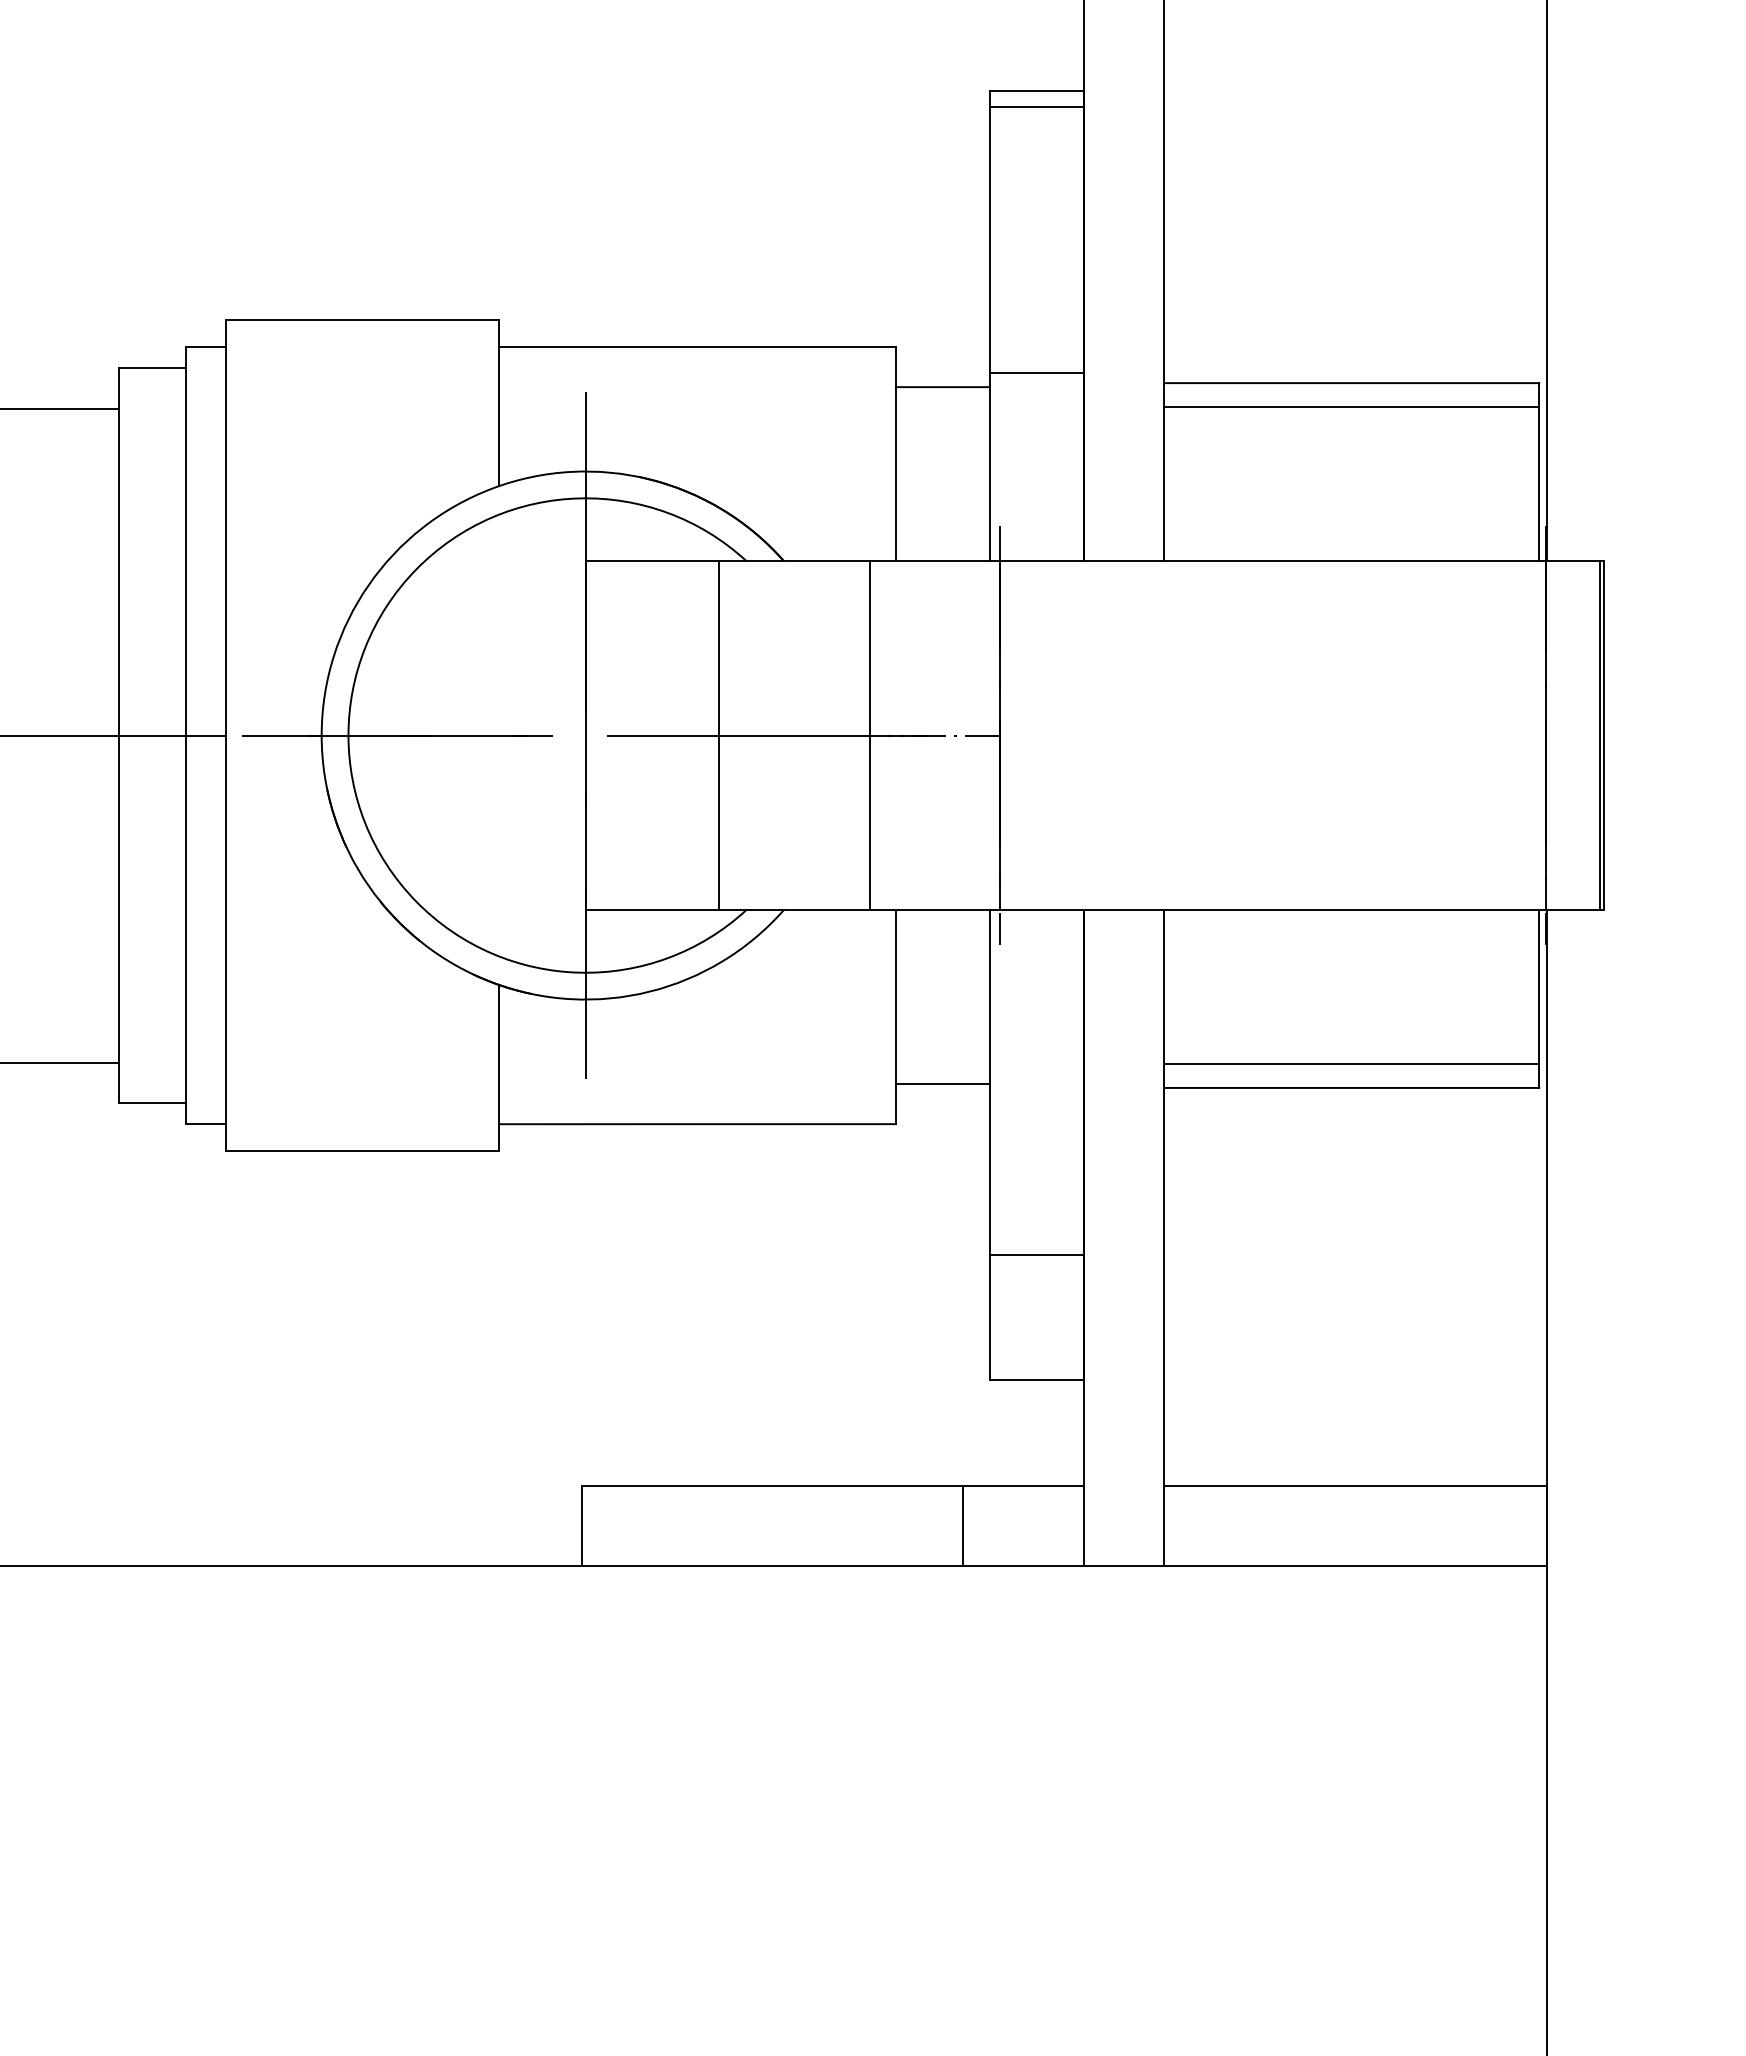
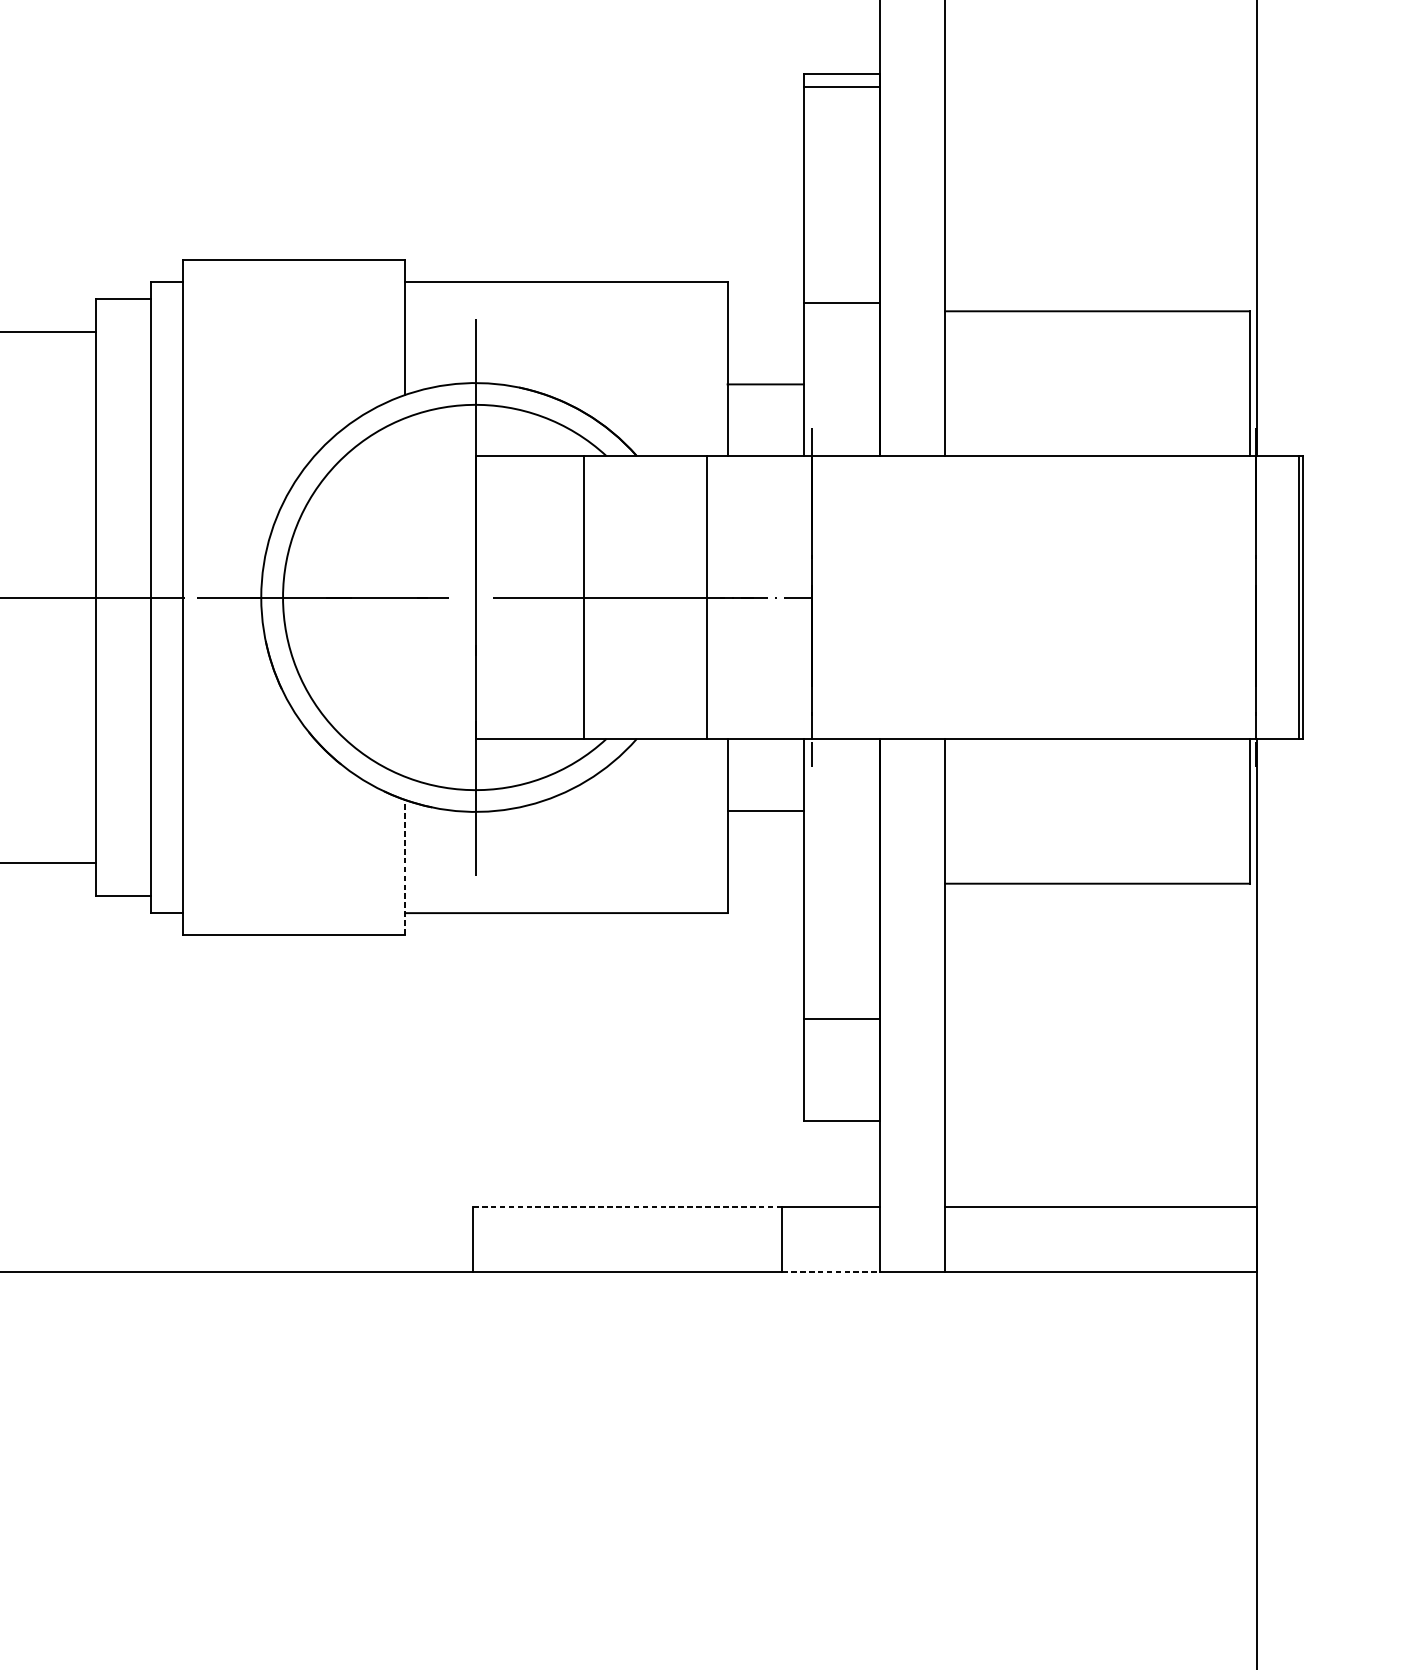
line: (942, 387) -> (765, 384), moved
line: (1351, 407) -> (1097, 331), removed
line: (1351, 1063) -> (1097, 863), removed
line: (499, 1068) -> (405, 867), solid -> dashed
line: (942, 1083) -> (765, 810), moved
line: (773, 1486) -> (628, 1207), solid -> dashed
line: (1023, 1566) -> (831, 1272), solid -> dashed

